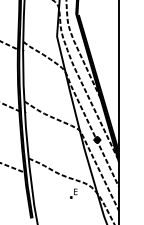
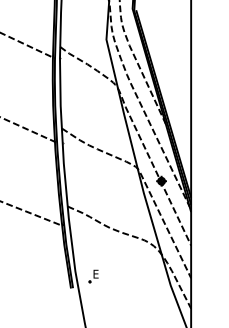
part: (73, 193) -> (93, 276), moved

